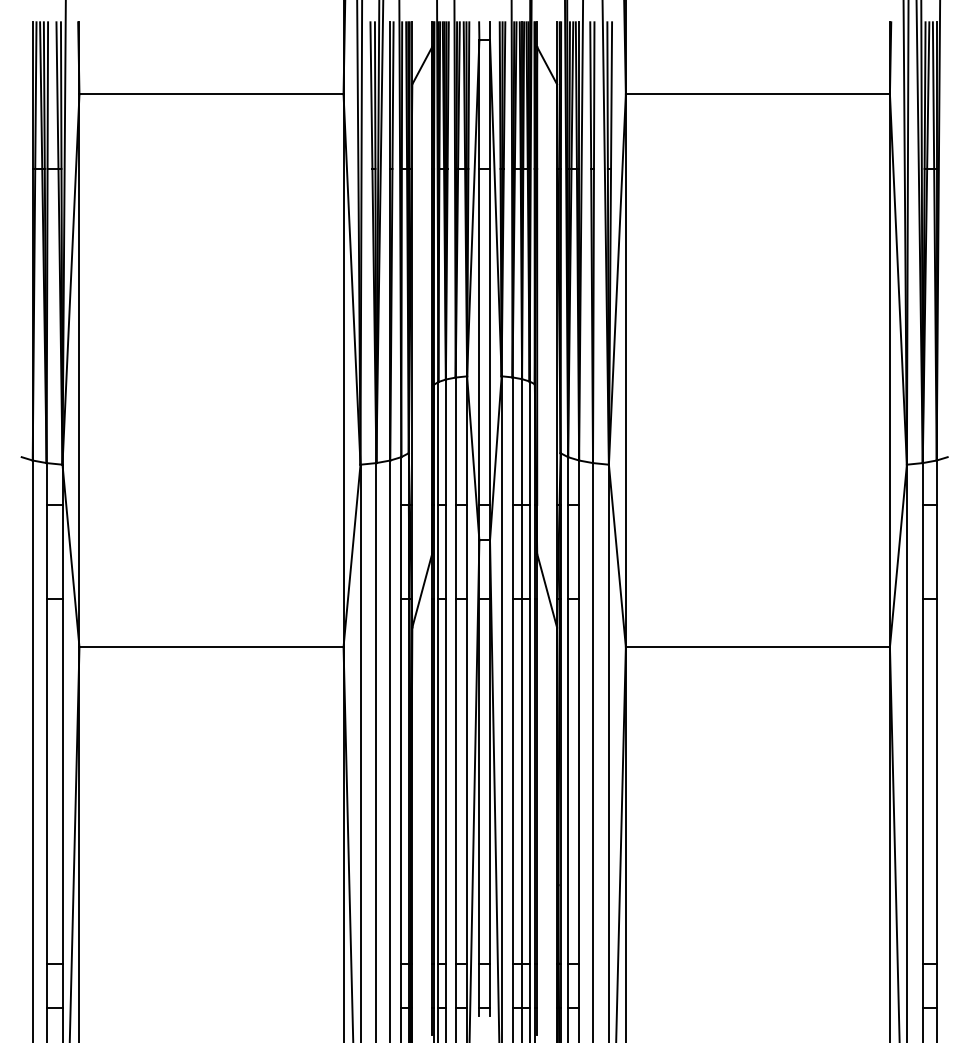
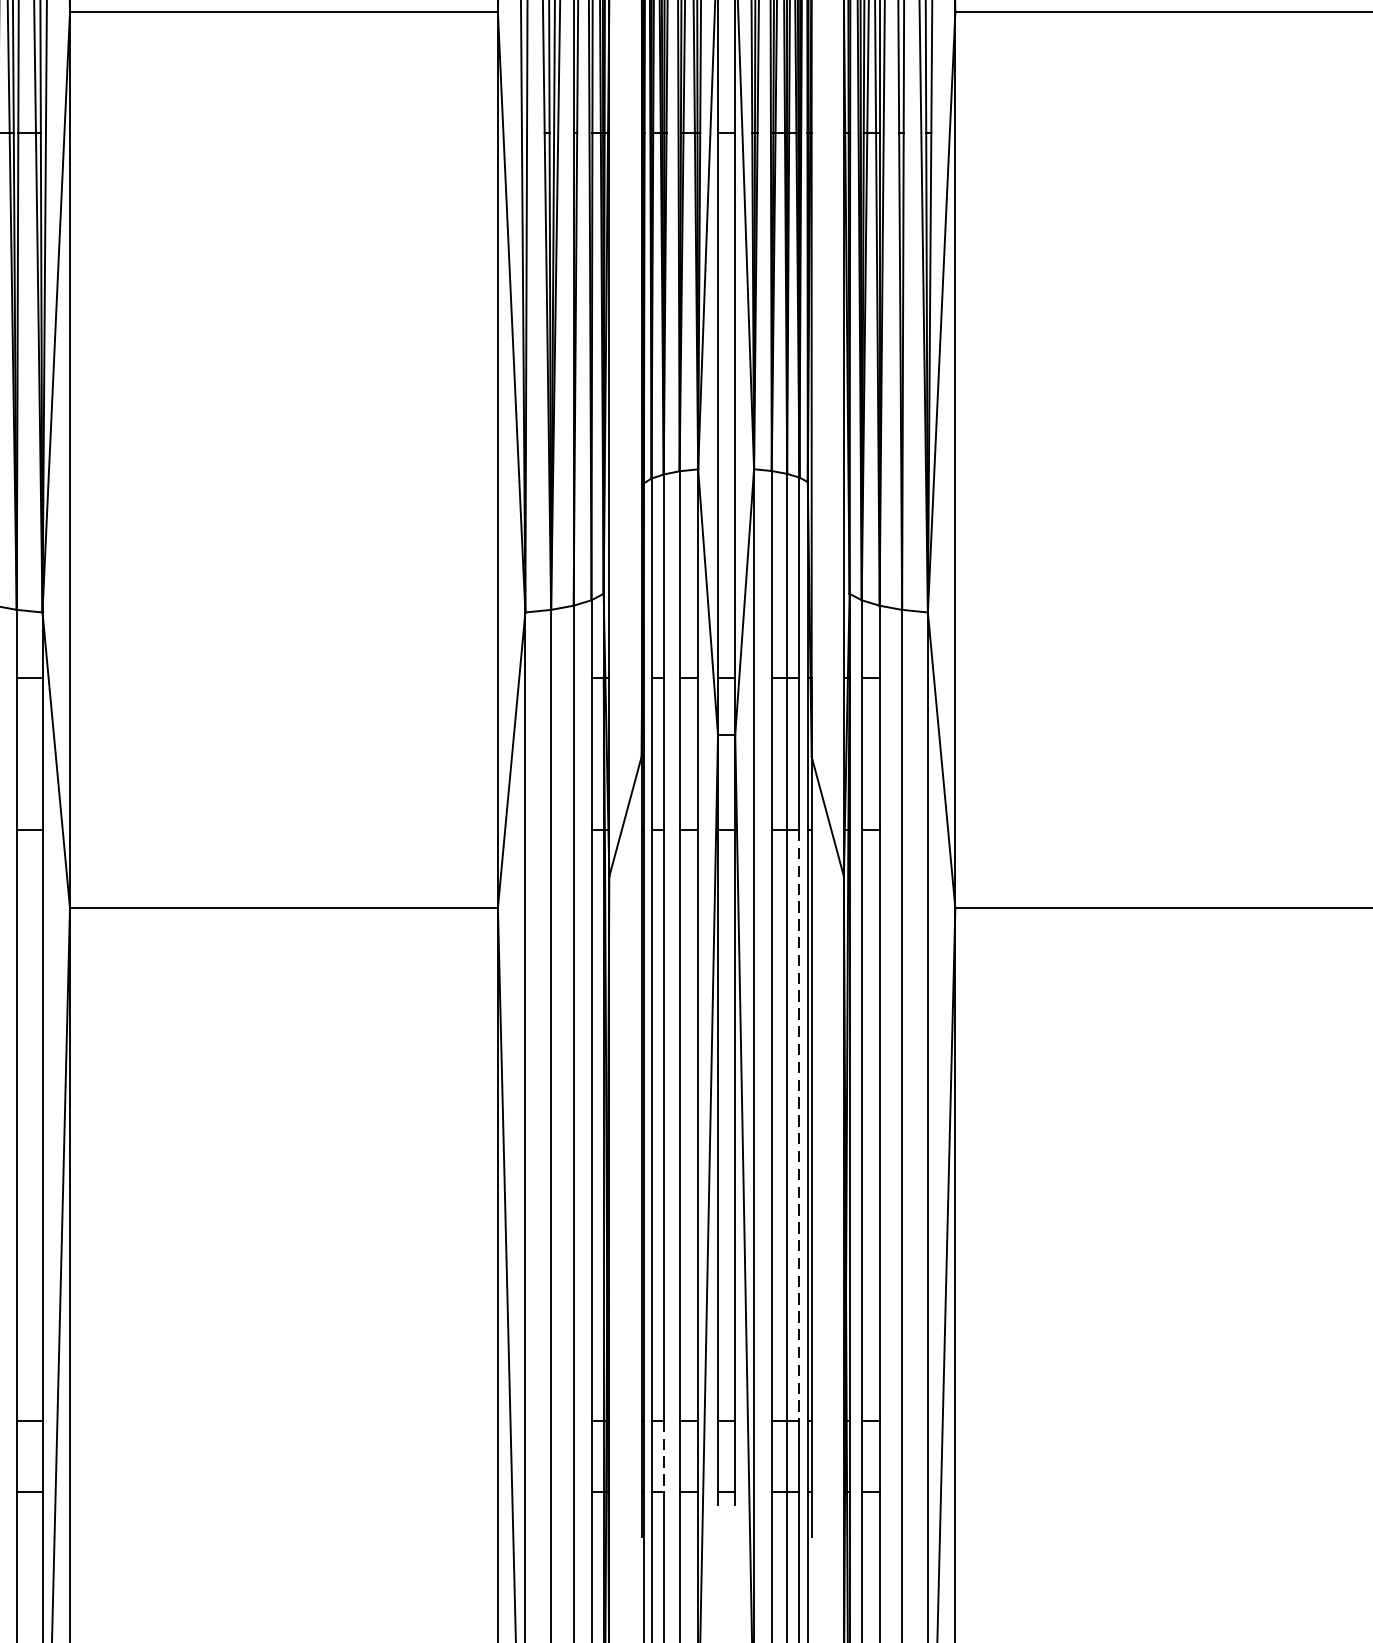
line: (529, 781) -> (799, 1125), solid -> dashed
line: (445, 986) -> (663, 1458), solid -> dashed

